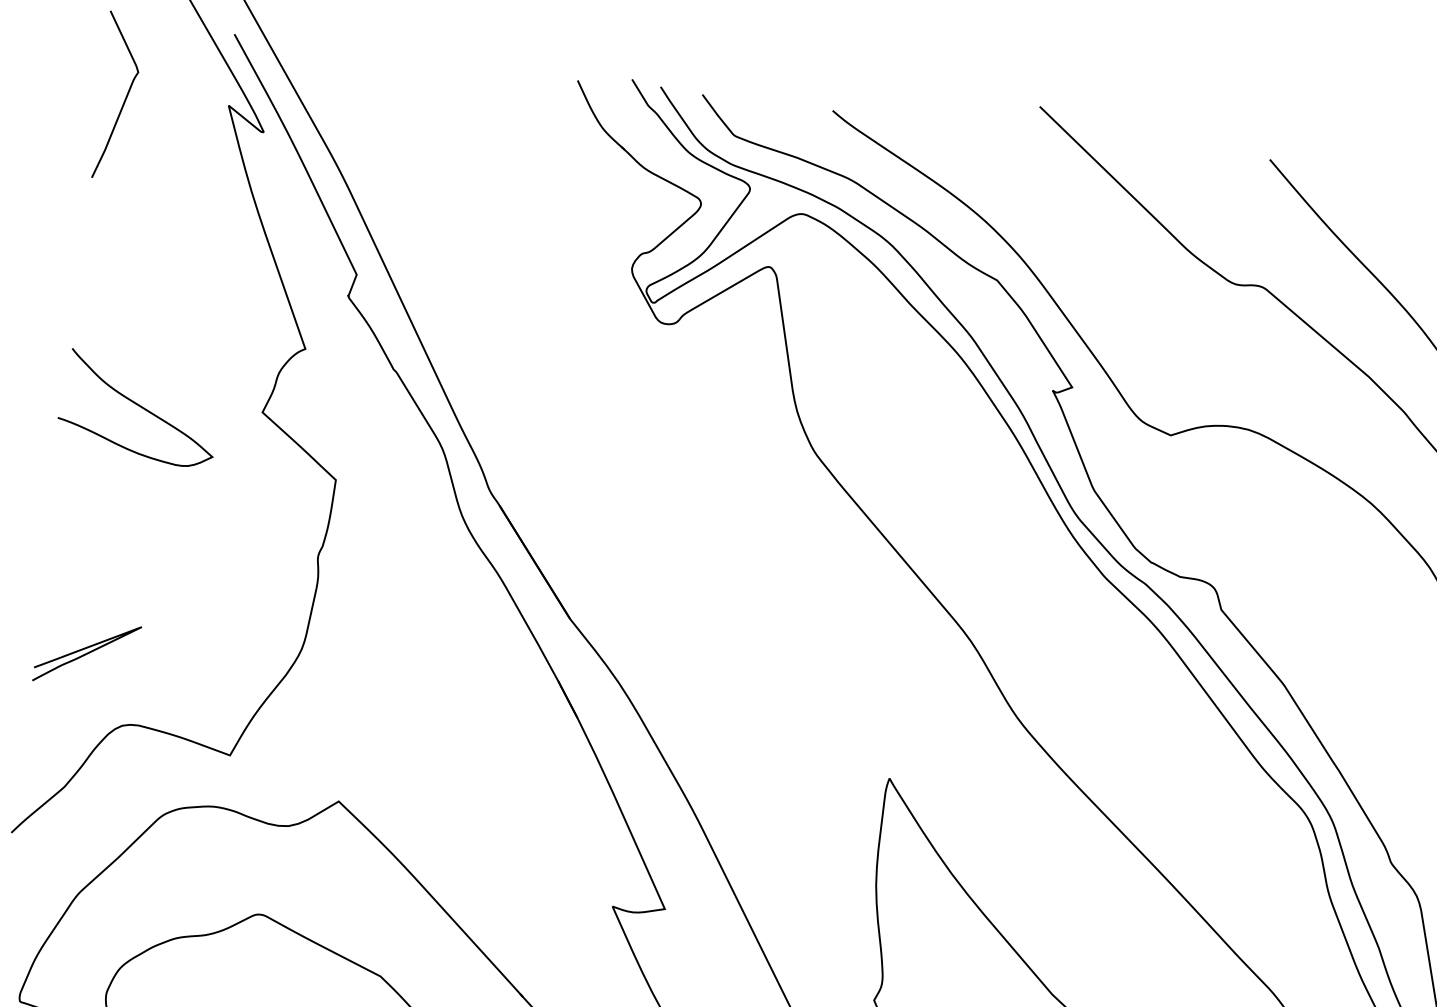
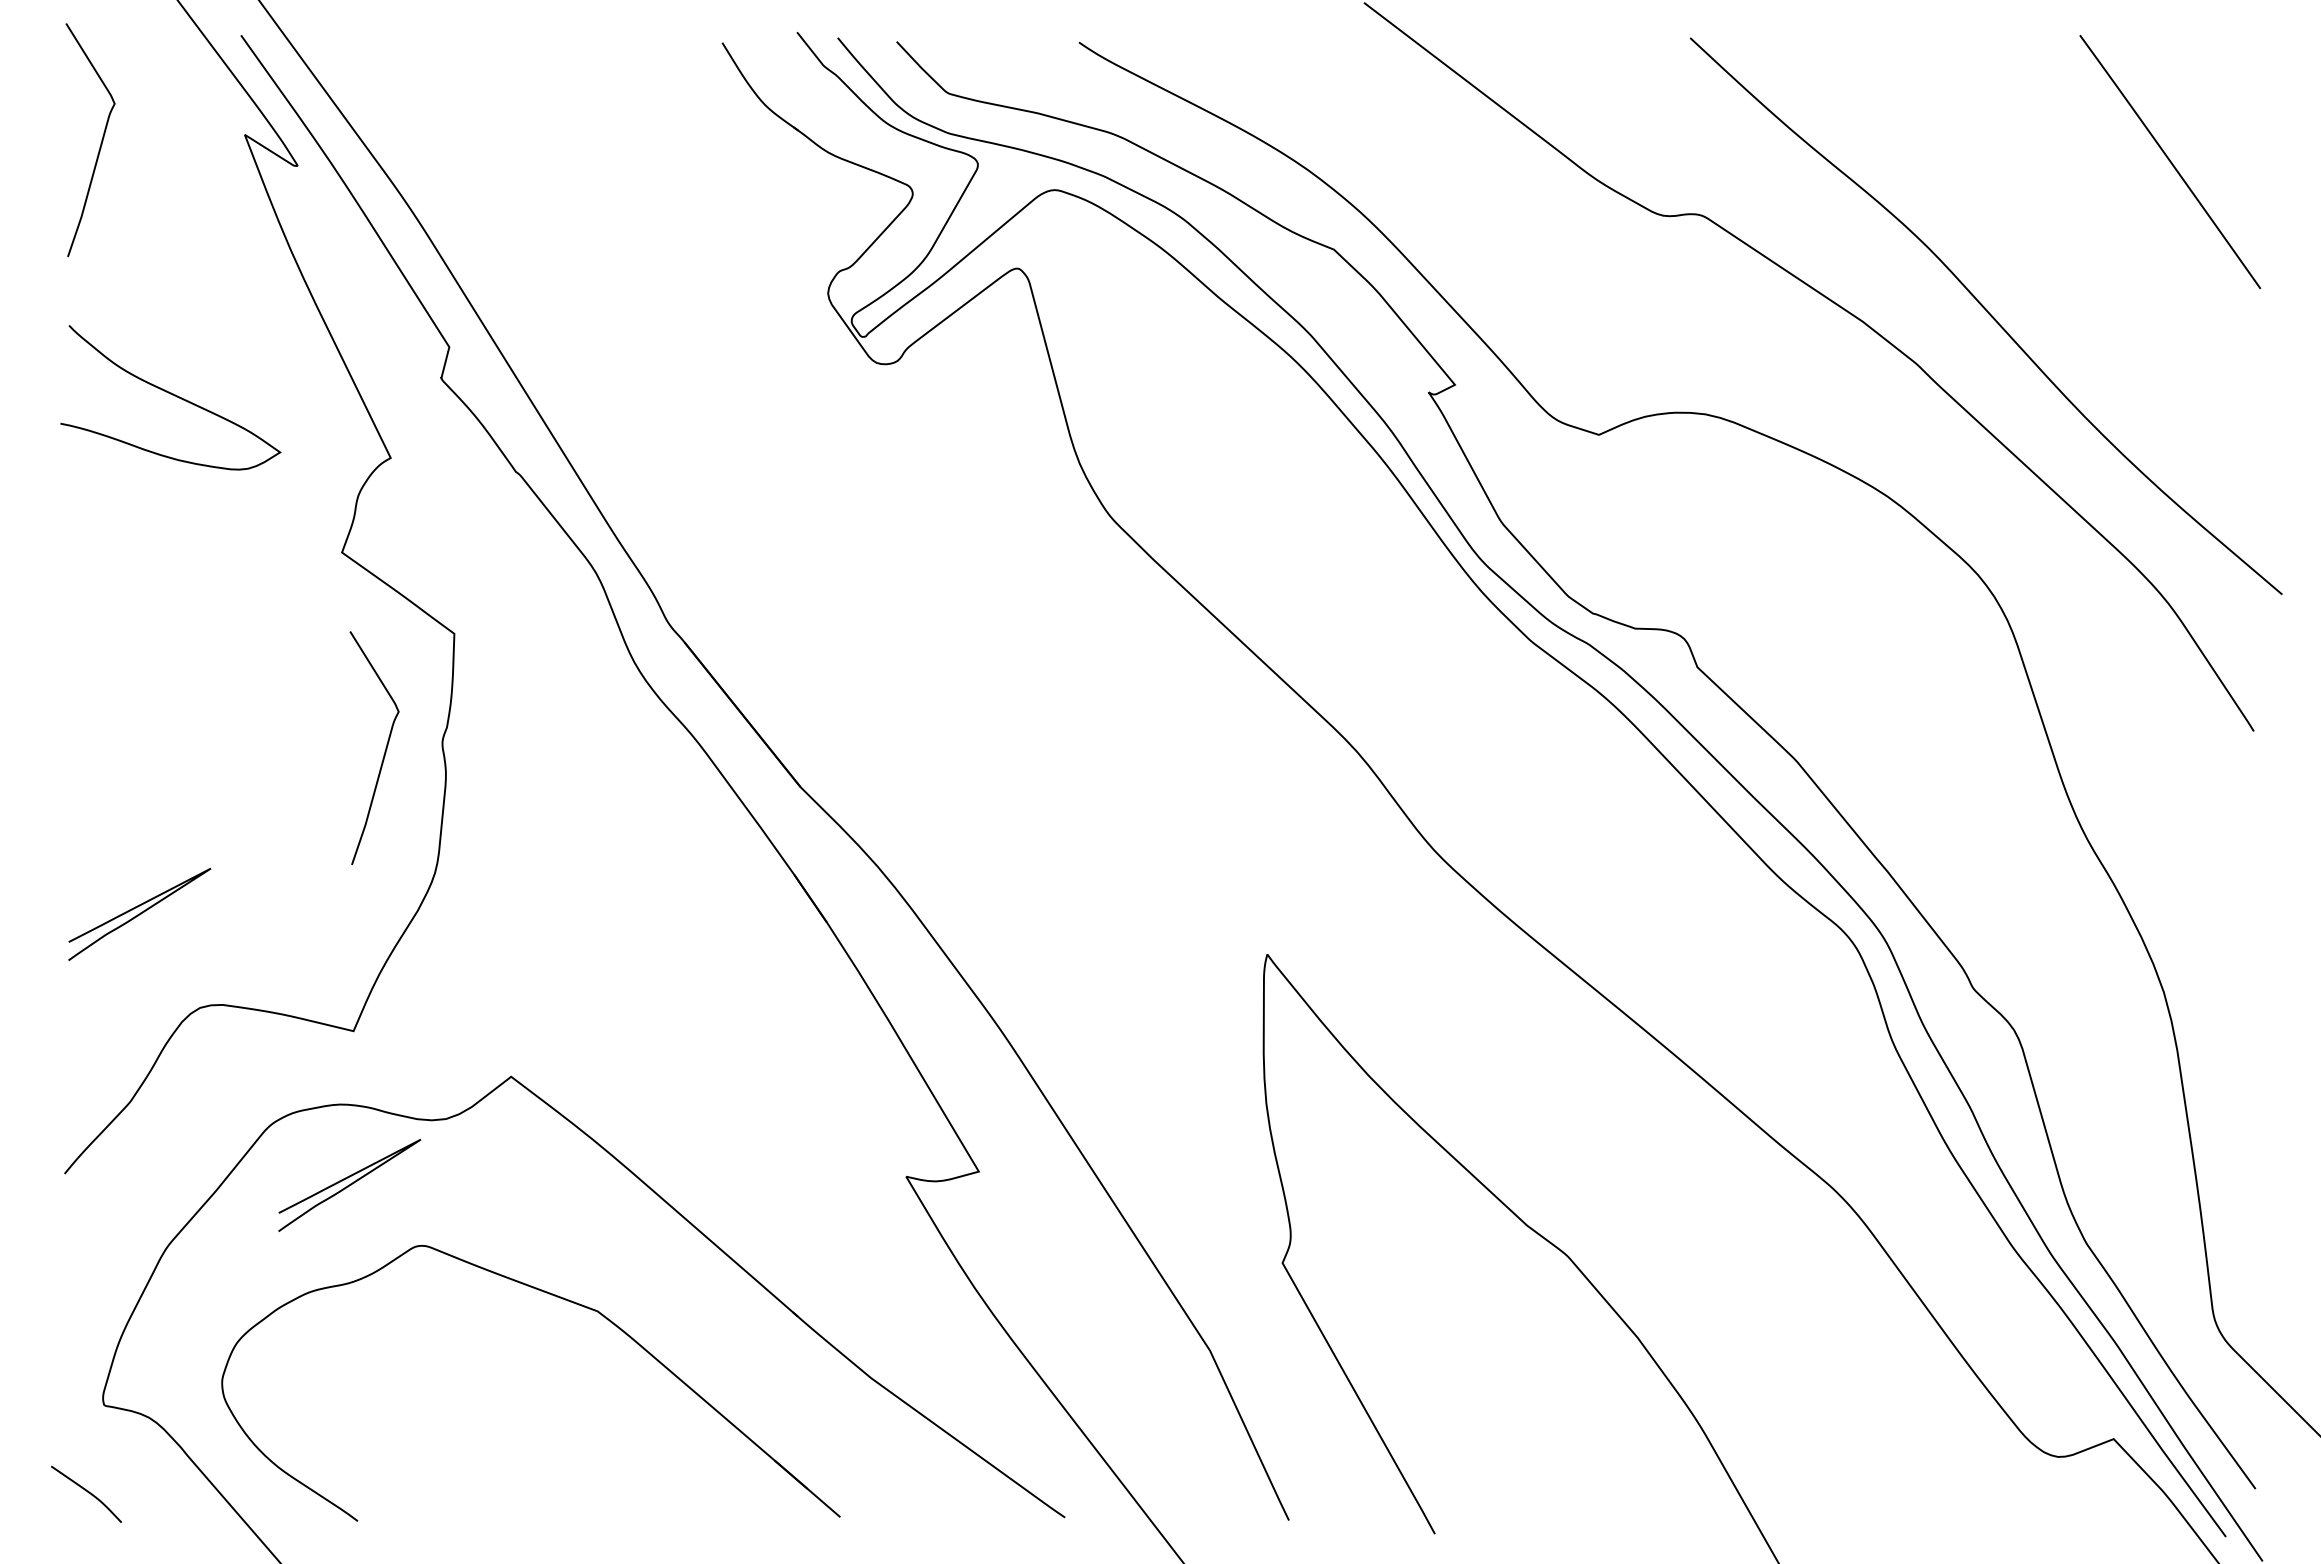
curve: (140, 407) -> (172, 395), moved
curve: (275, 558) -> (384, 751), added
curve: (213, 865) -> (349, 1185), added

